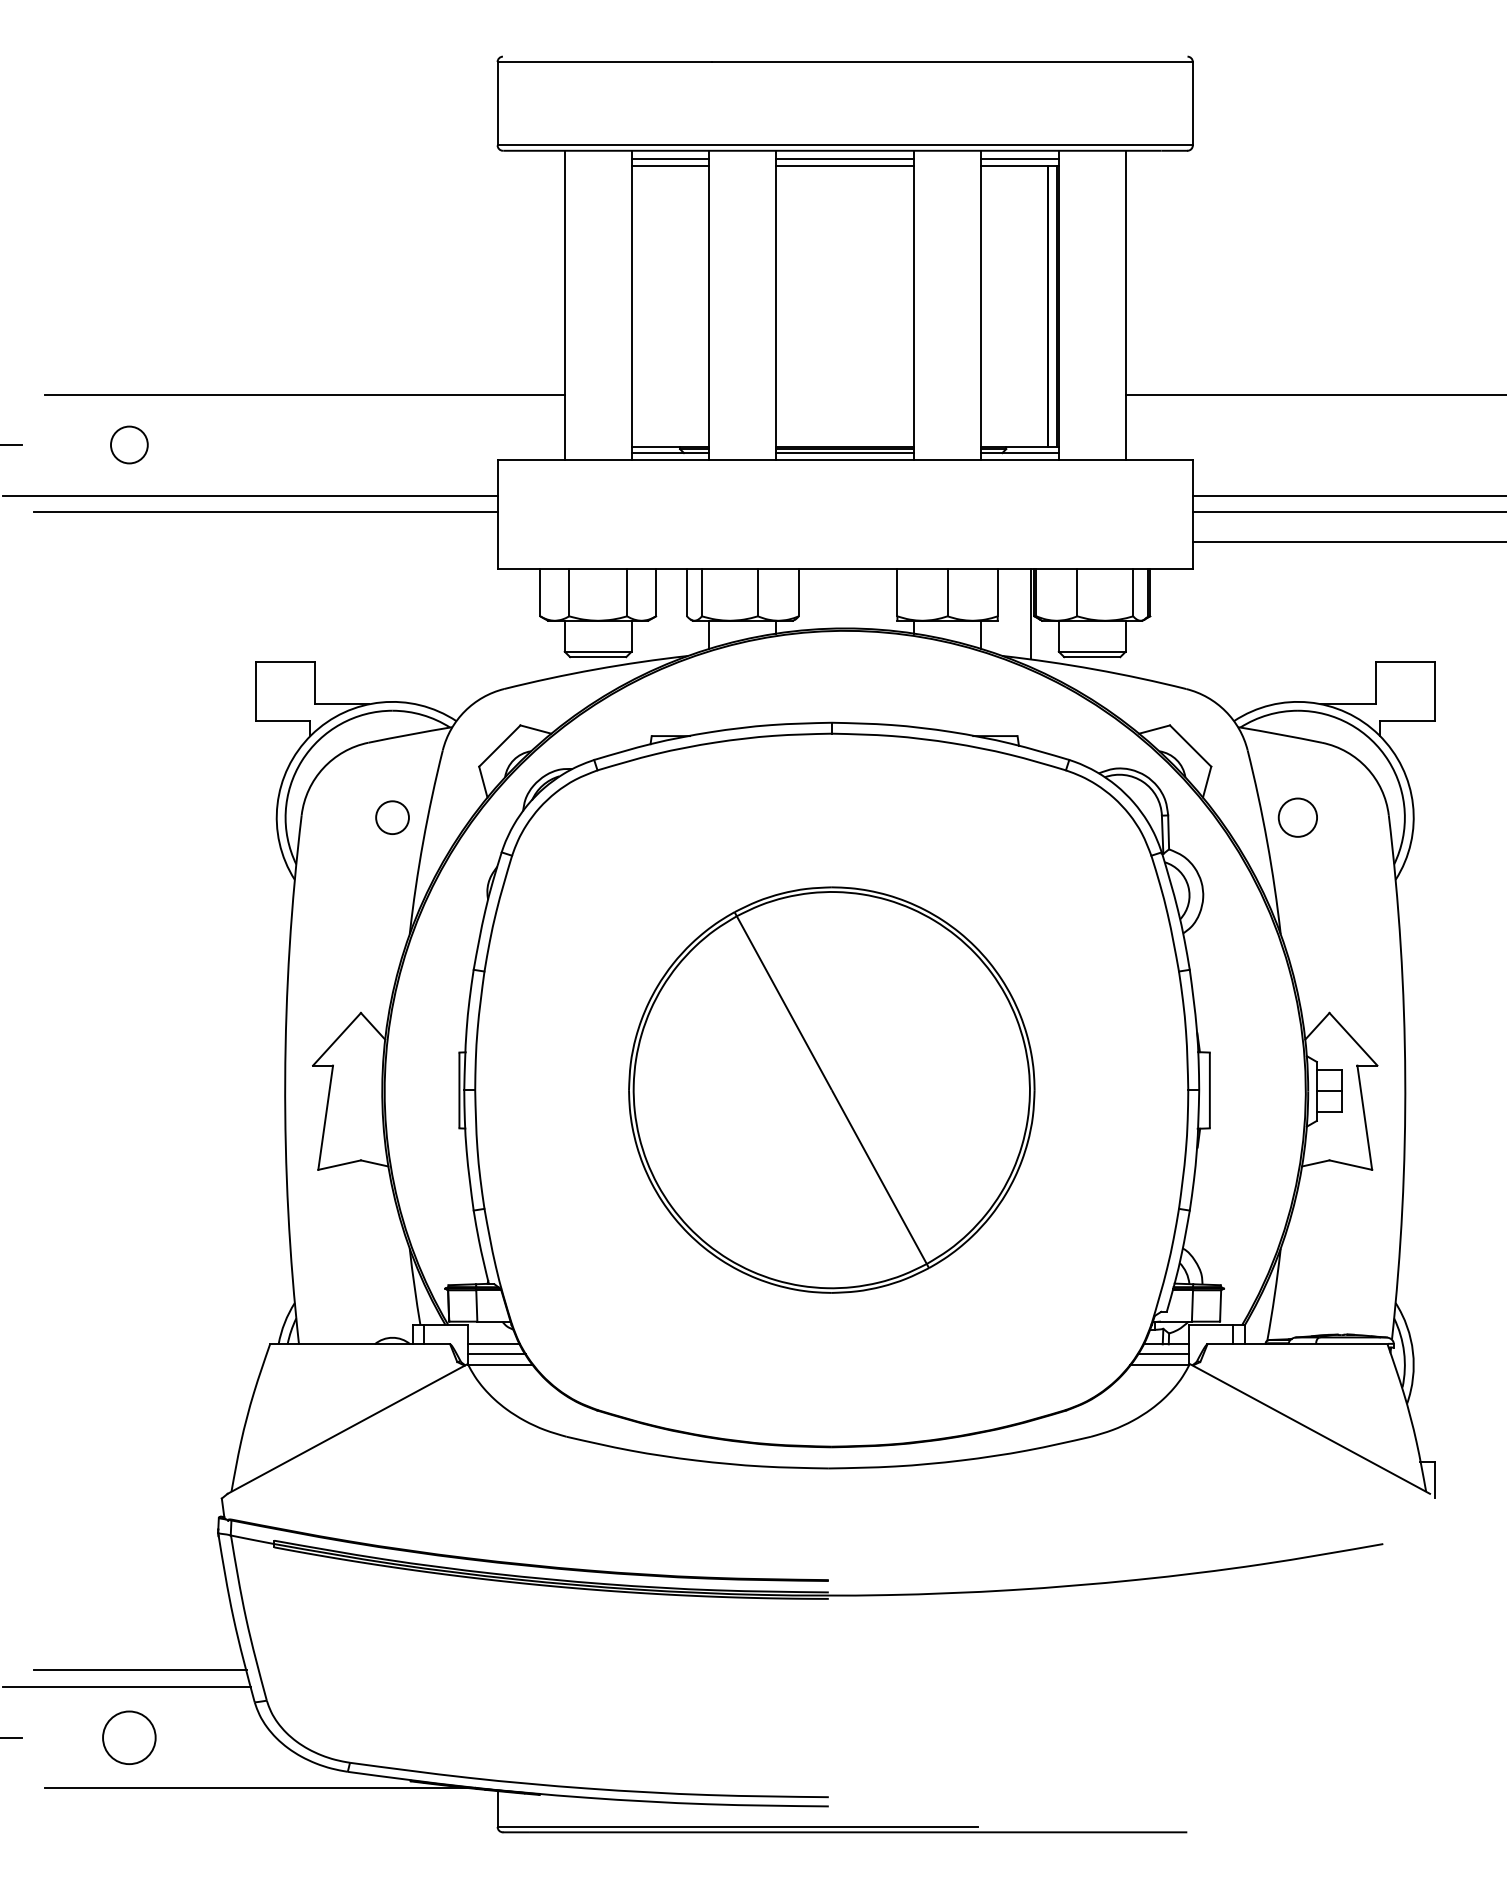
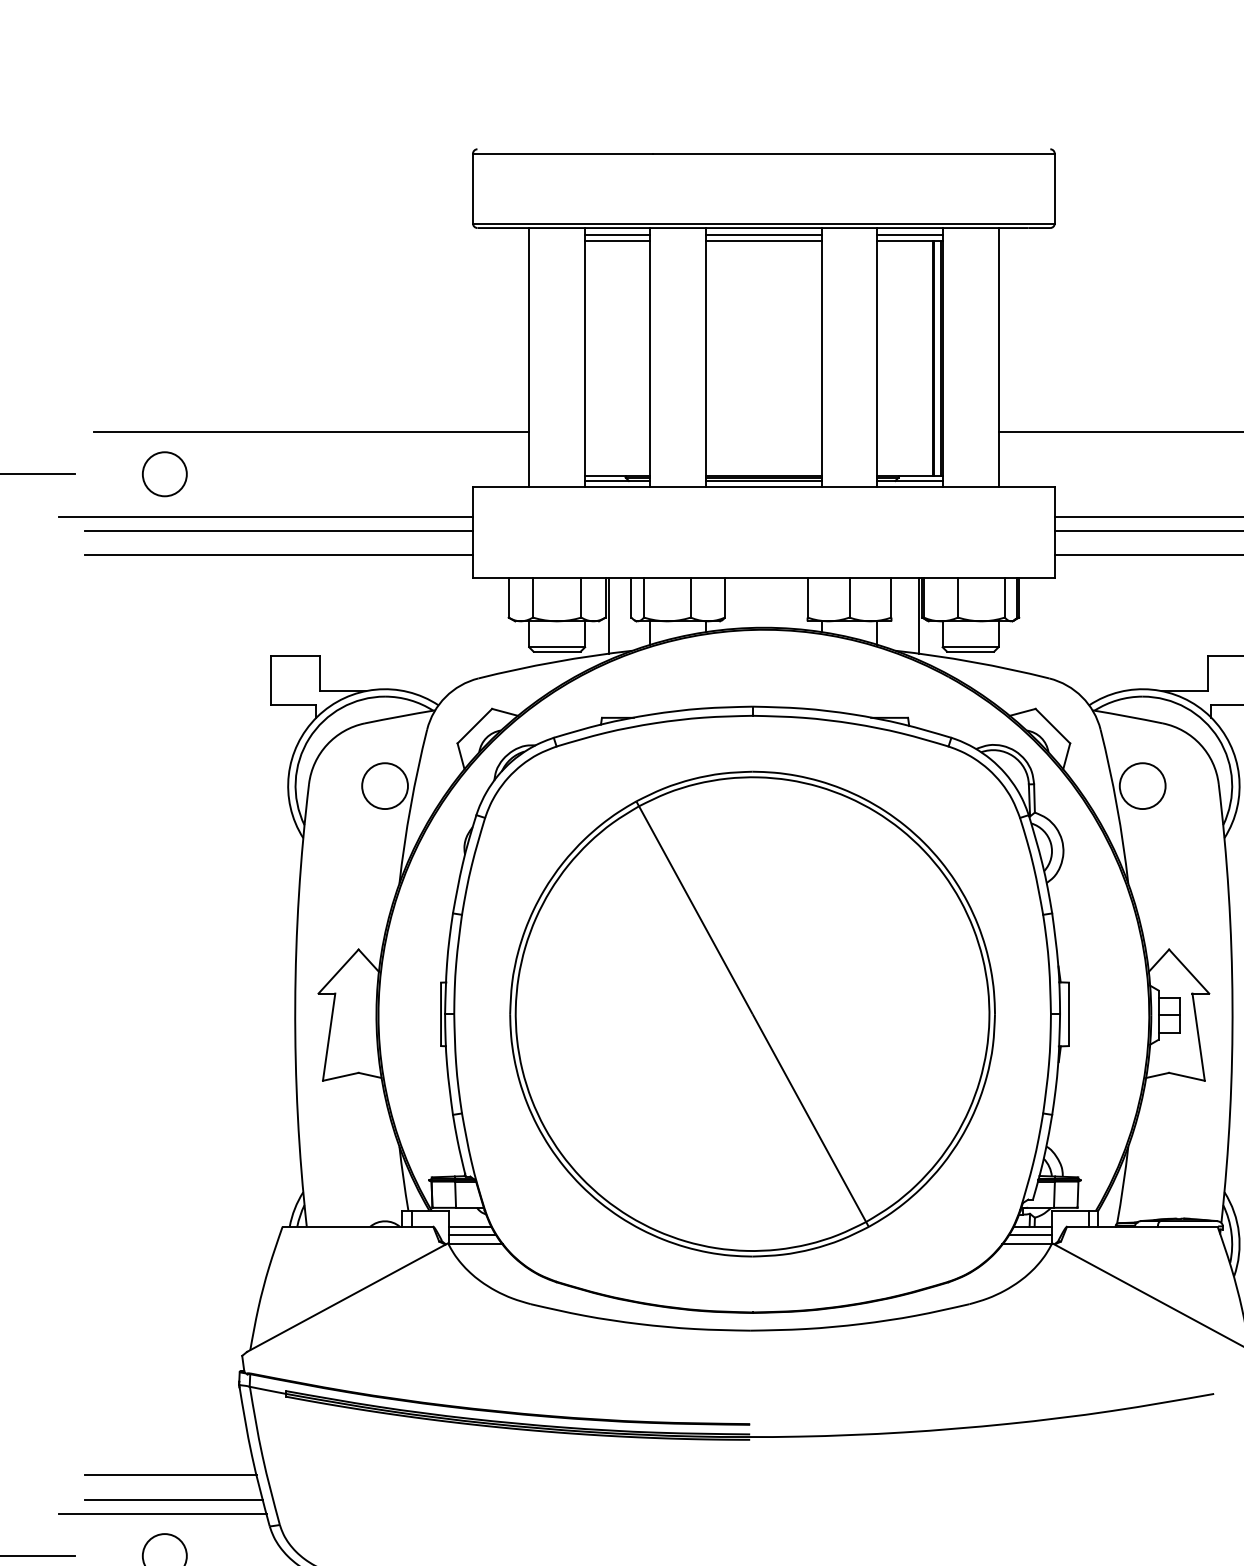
circle: (129, 444) -> (164, 473), size x1.43
line: (265, 542) -> (278, 555), added
line: (659, 614) -> (608, 616), added
circle: (392, 817) -> (385, 785), size x1.67
circle: (1297, 817) -> (1142, 785), size x1.43
part: (831, 1089) -> (752, 1013), size x1.43
line: (136, 1640) -> (170, 1474), added

